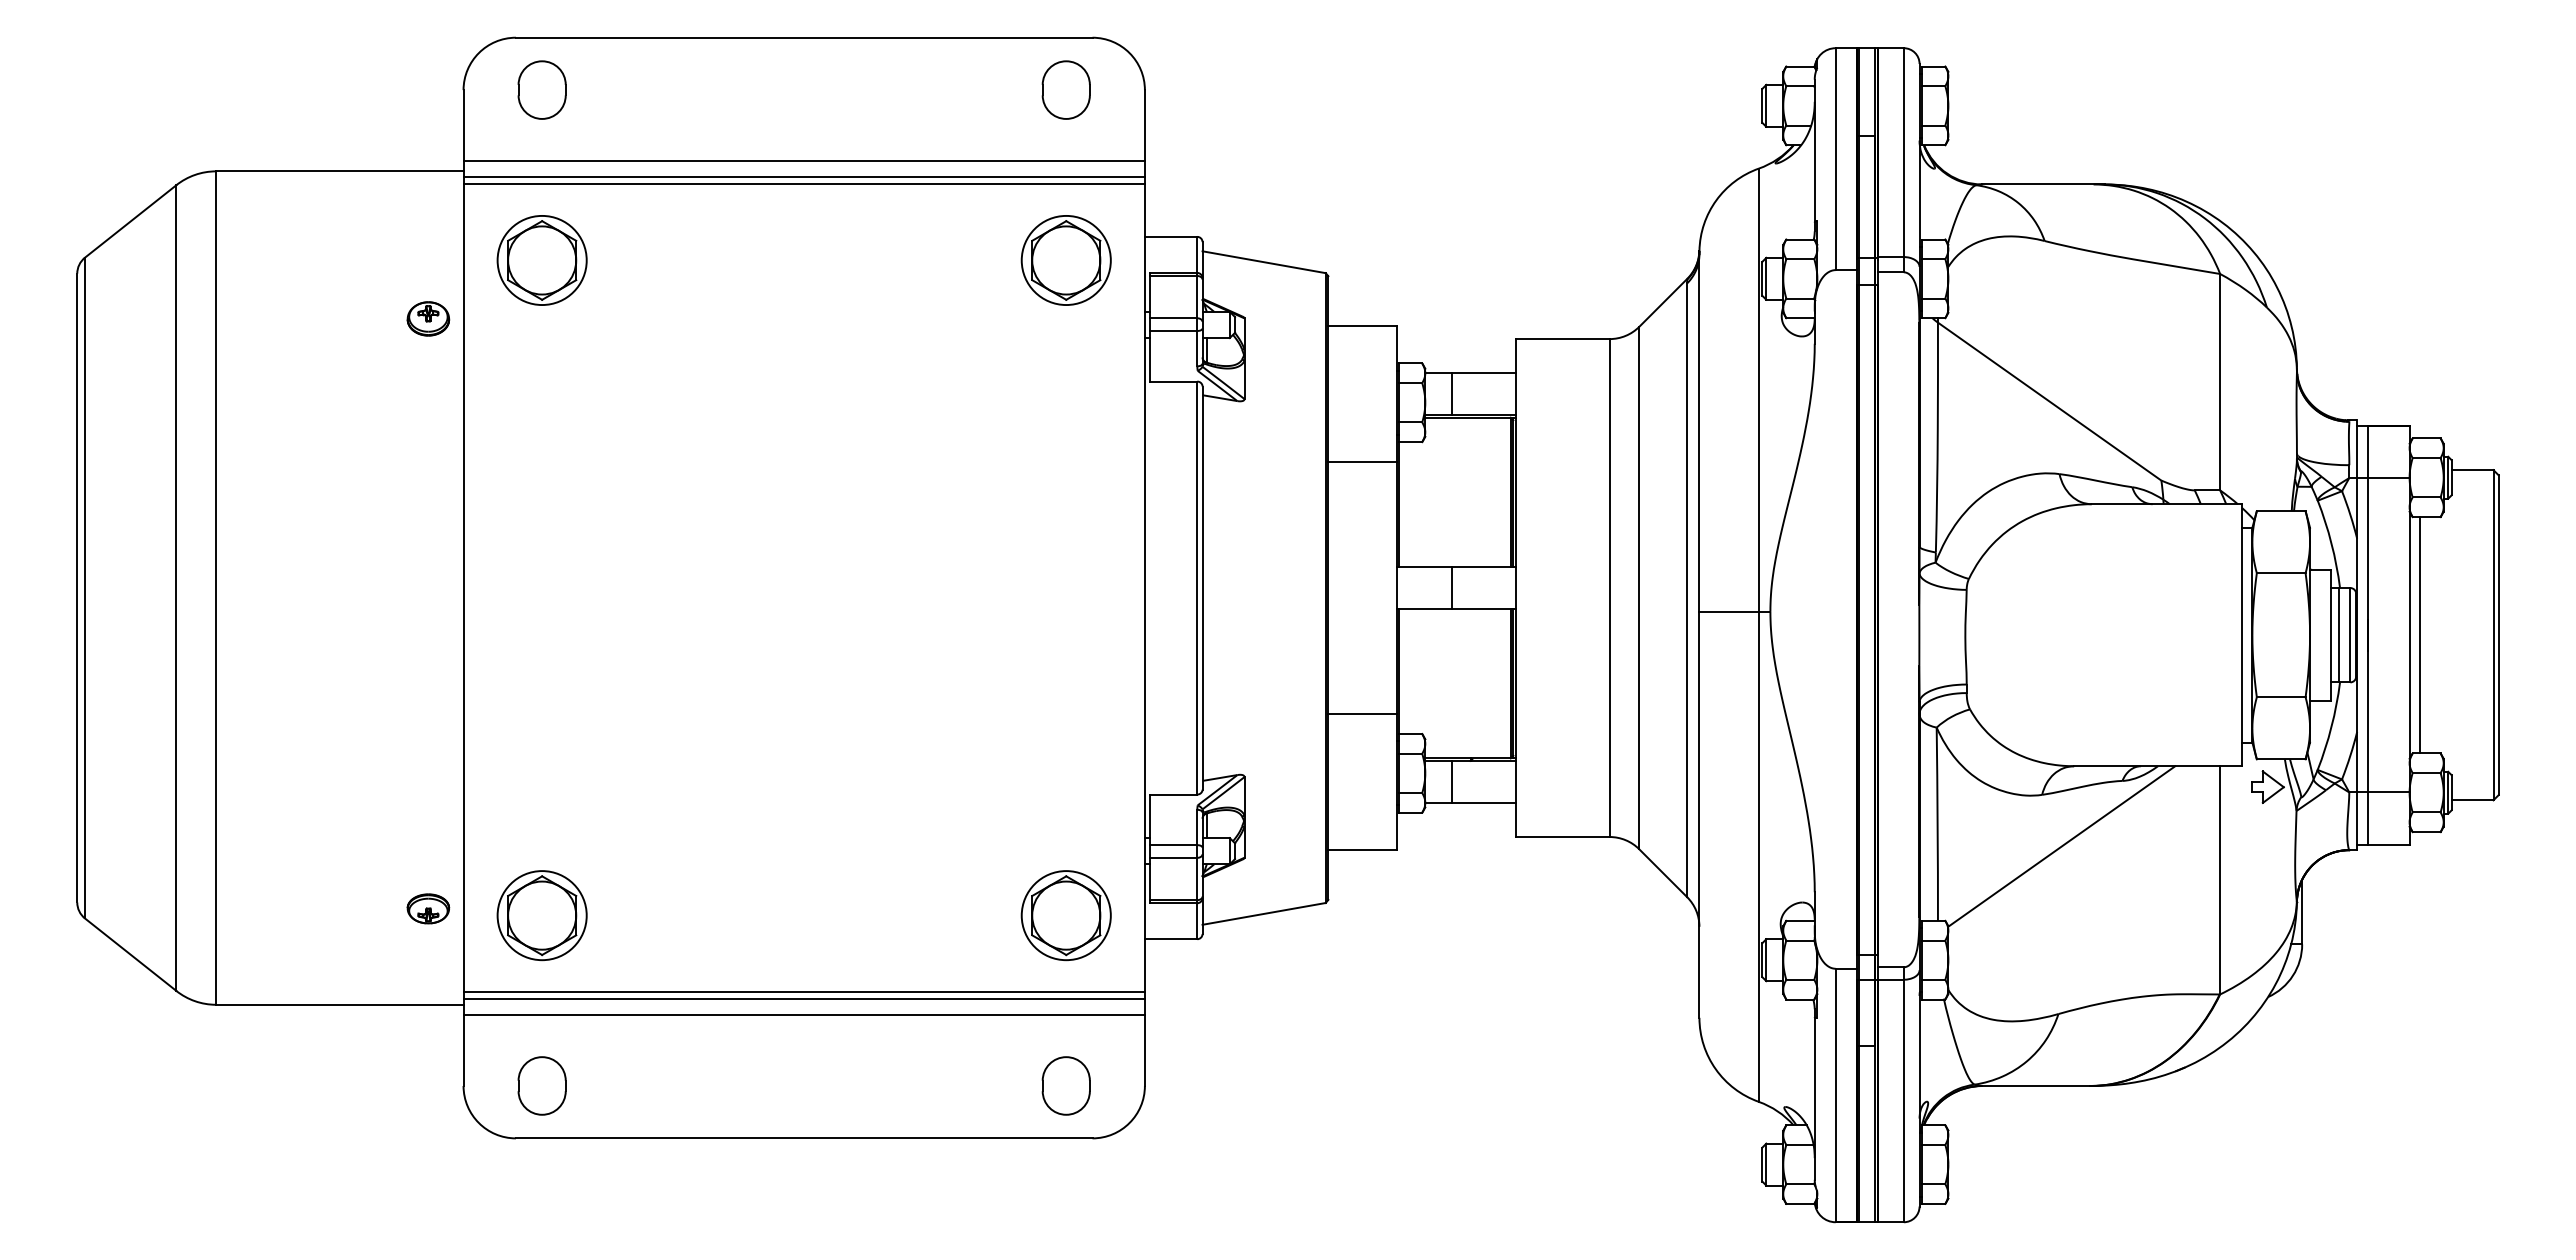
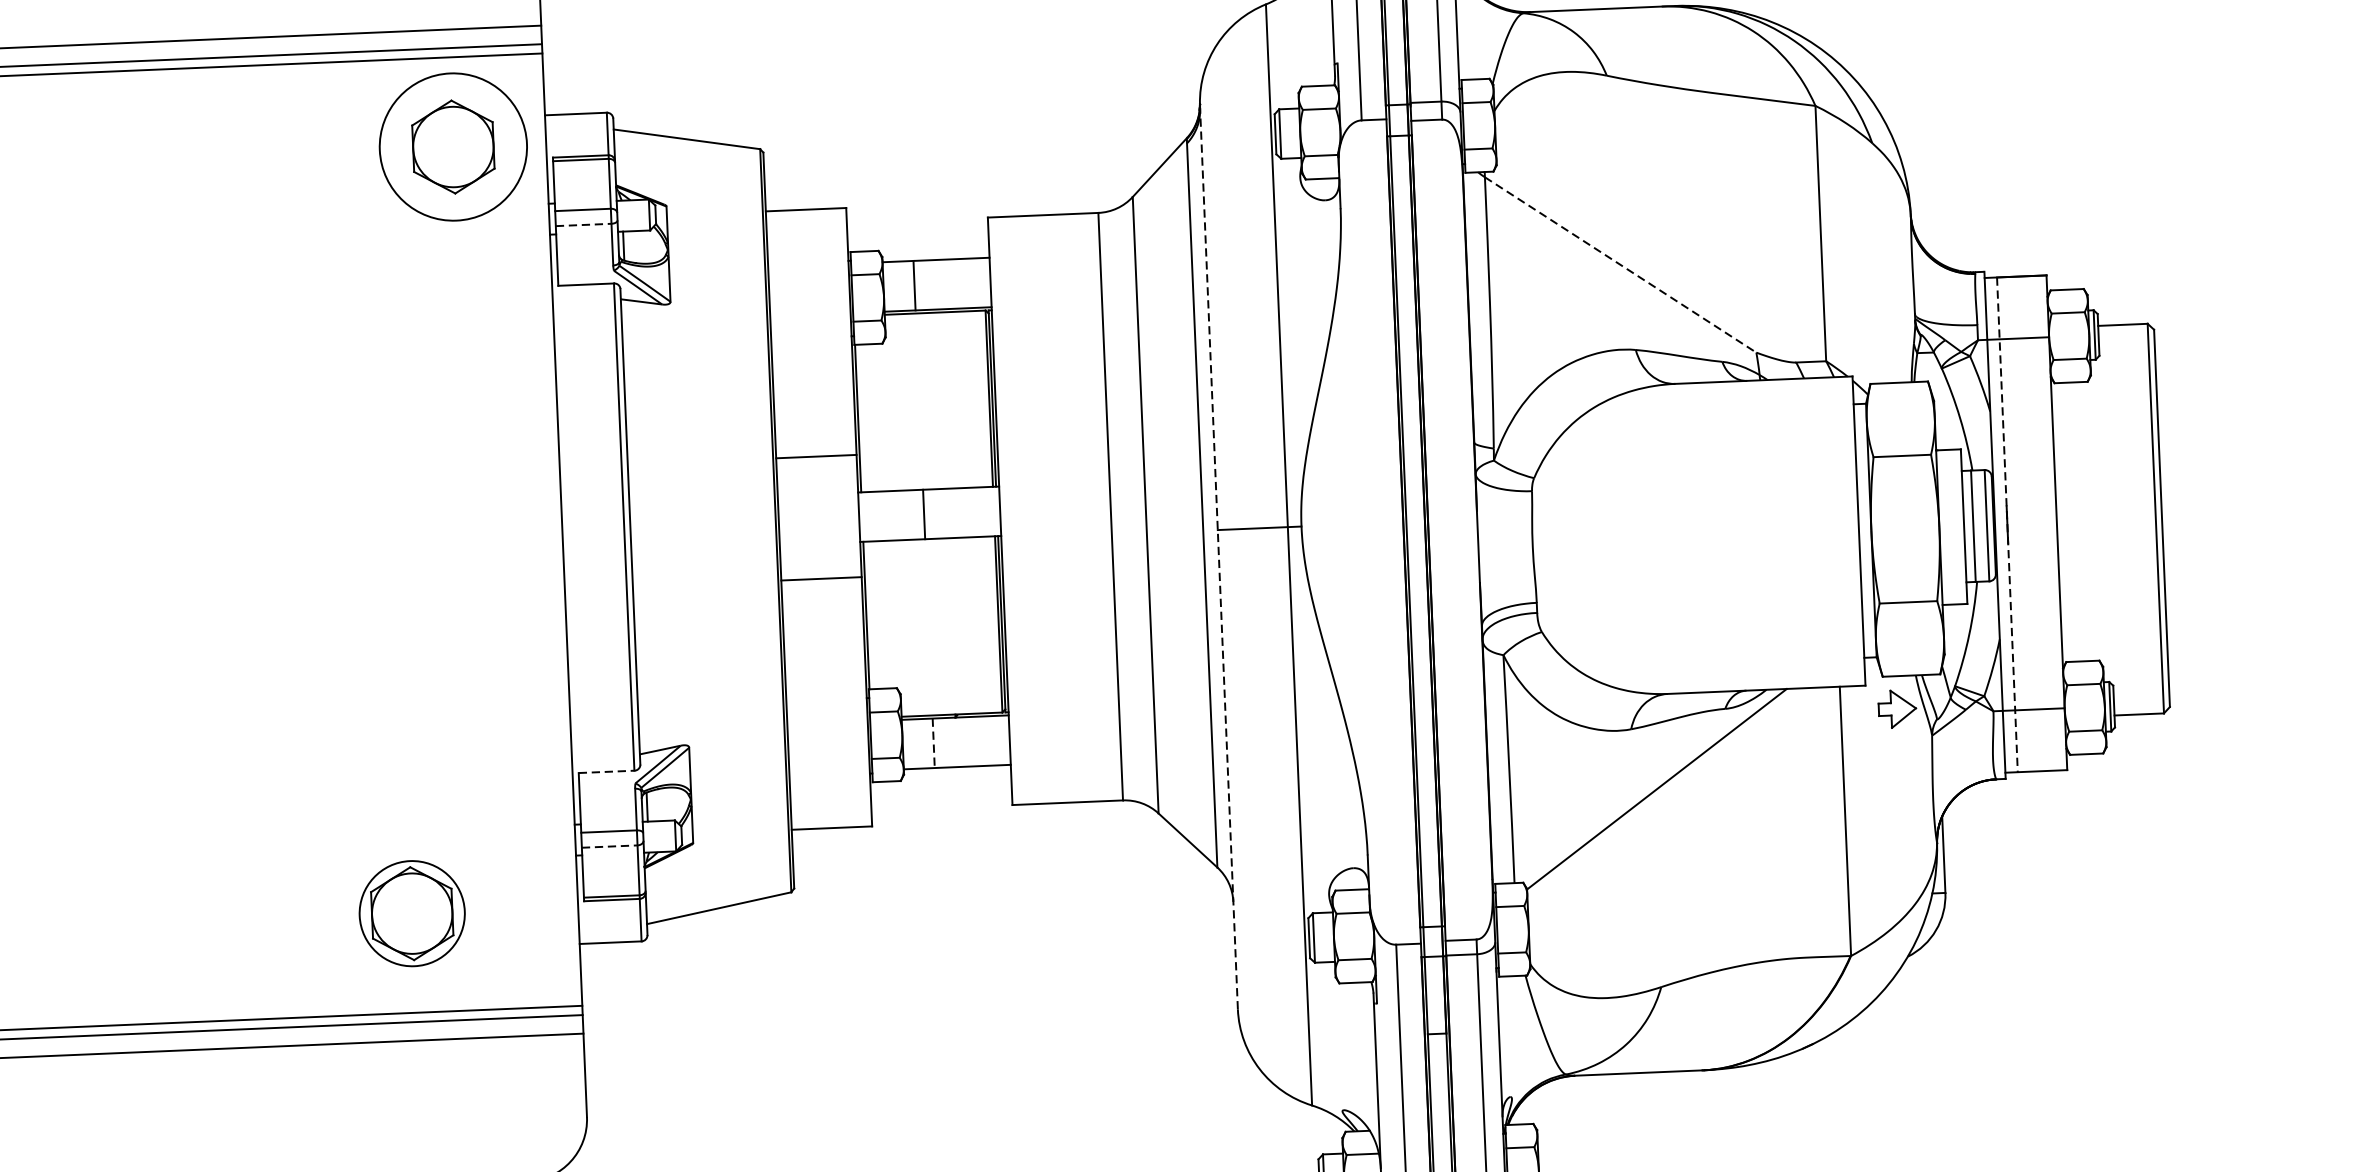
circle: (1065, 260) -> (452, 147), size x1.4
line: (1173, 331) -> (583, 225), solid -> dashed
line: (2049, 401) -> (1620, 264), solid -> dashed
line: (1362, 462) -> (816, 456), moved
line: (2367, 635) -> (2007, 525), solid -> dashed
line: (2420, 635) -> (2069, 522), removed
line: (1699, 636) -> (1219, 559), solid -> dashed
line: (1362, 713) -> (821, 578), moved
line: (1451, 781) -> (933, 742), solid -> dashed
line: (1173, 794) -> (606, 771), solid -> dashed
line: (1173, 857) -> (609, 846), solid -> dashed
part: (1065, 915) -> (411, 913), moved
part: (1065, 1085) -> (493, 1120), removed

